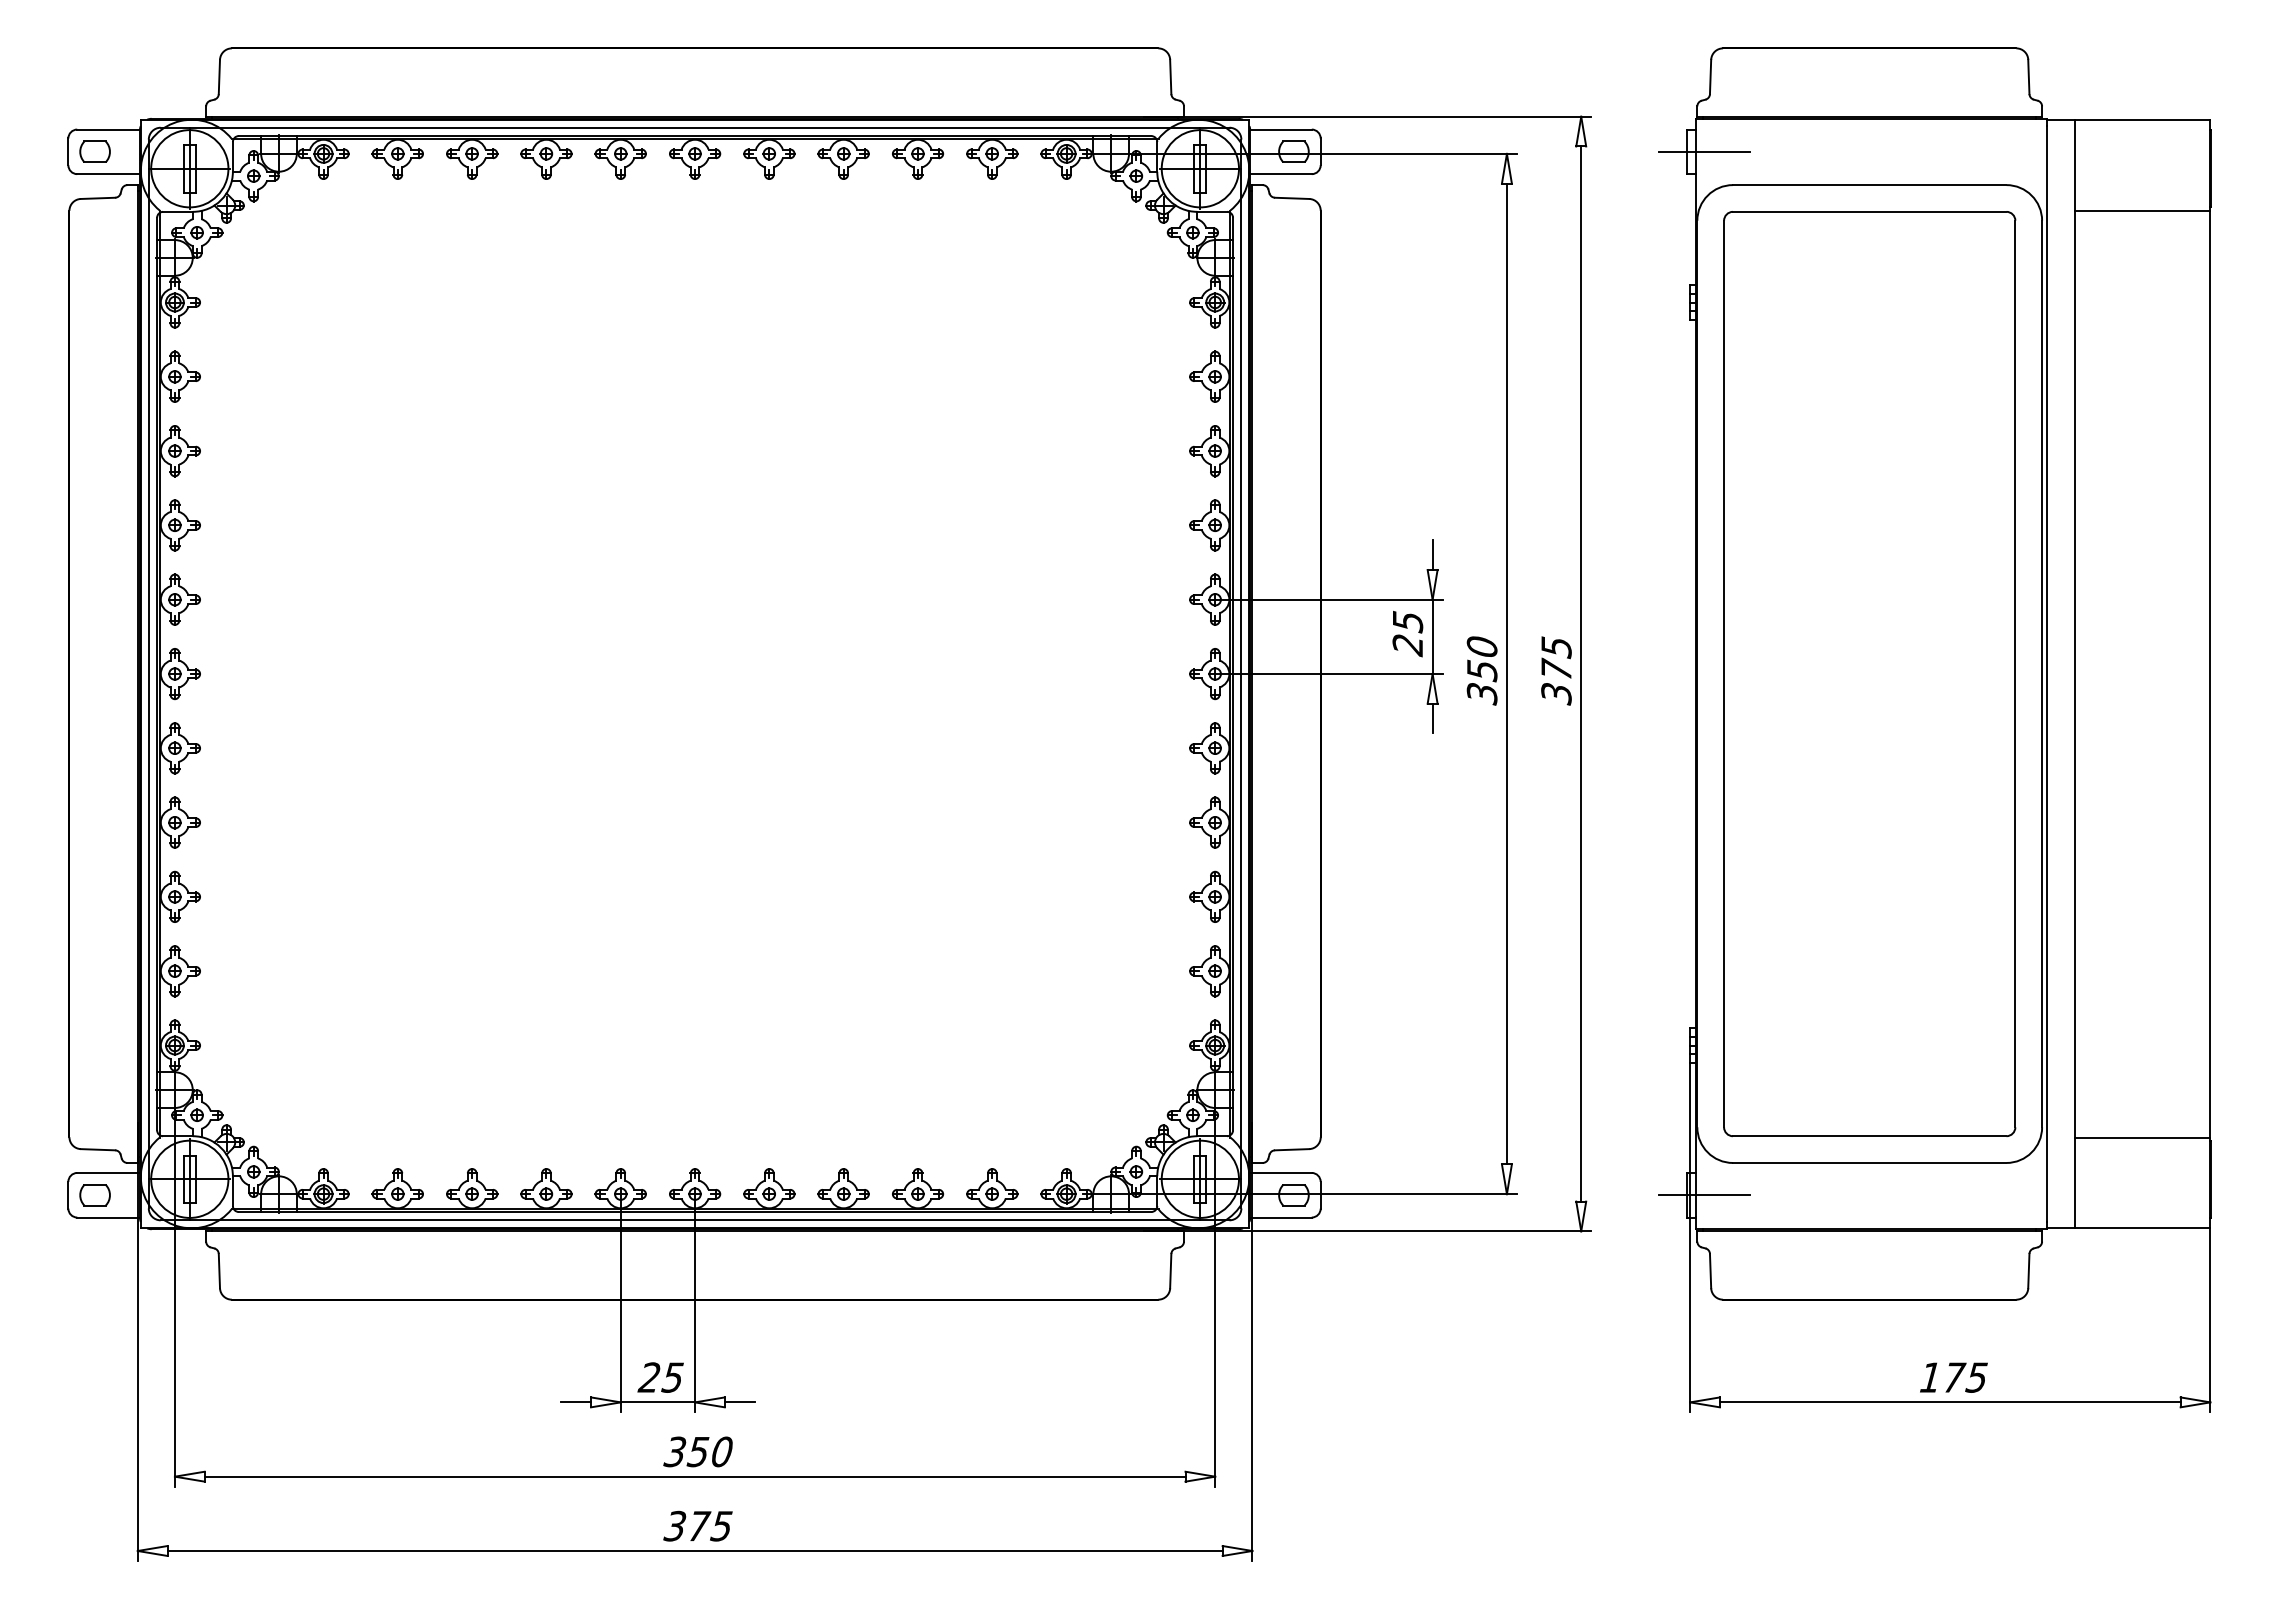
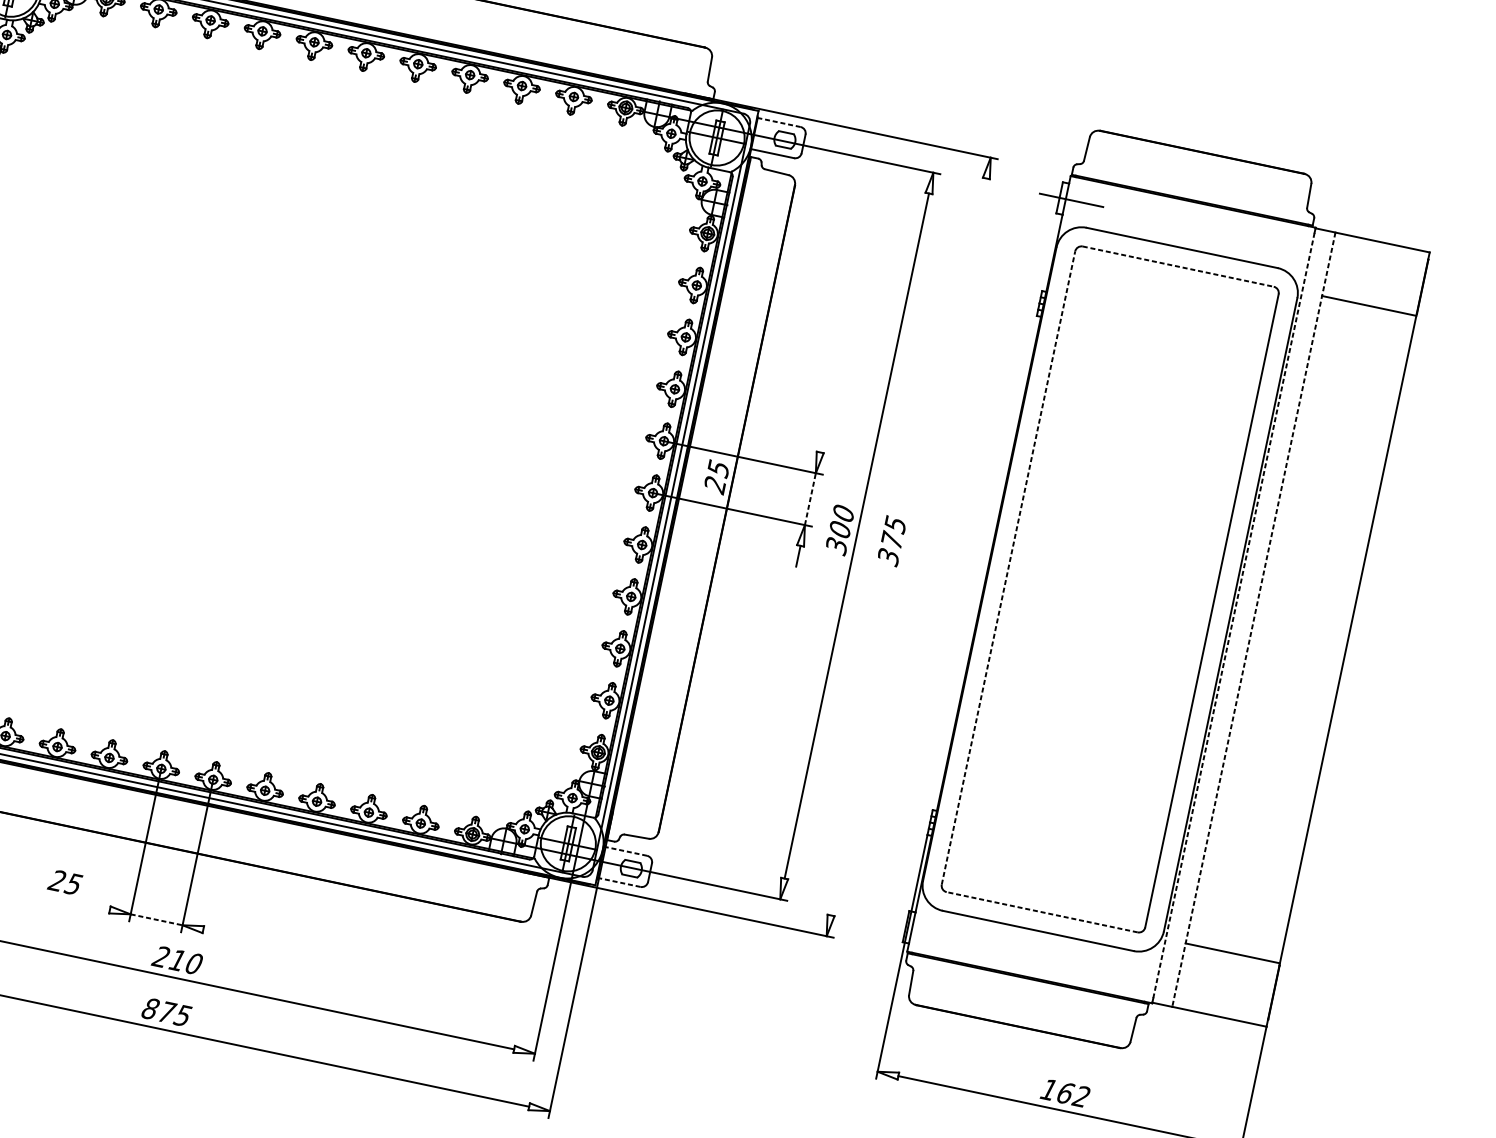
line: (1281, 129) -> (779, 122), solid -> dashed
line: (1869, 211) -> (1178, 266), solid -> dashed
line: (1432, 555) -> (822, 442), removed
text: (1407, 633) -> (716, 476), moved
line: (1432, 636) -> (810, 498), solid -> dashed
text: (1481, 670) -> (839, 529), 350 -> 300
line: (1581, 673) -> (909, 546), removed
line: (1724, 673) -> (1008, 567), solid -> dashed
line: (2046, 674) -> (1233, 615), solid -> dashed
line: (2075, 674) -> (1253, 620), solid -> dashed
line: (1869, 1136) -> (1042, 912), solid -> dashed
line: (1281, 1172) -> (626, 851), solid -> dashed
line: (1703, 1195) -> (917, 929), removed
line: (1281, 1217) -> (619, 882), solid -> dashed
text: (660, 1377) -> (65, 882), moved
text: (1965, 1377) -> (1073, 1094), 175 -> 162
line: (576, 1402) -> (99, 907), removed
line: (658, 1402) -> (157, 919), solid -> dashed
line: (739, 1402) -> (213, 931), removed
text: (686, 1451) -> (169, 958), 350 -> 210
text: (674, 1526) -> (149, 1008), 375 -> 875

